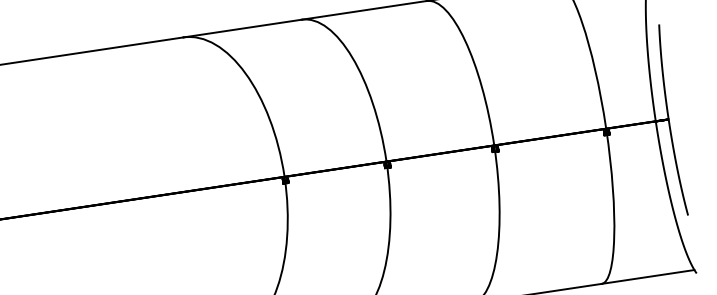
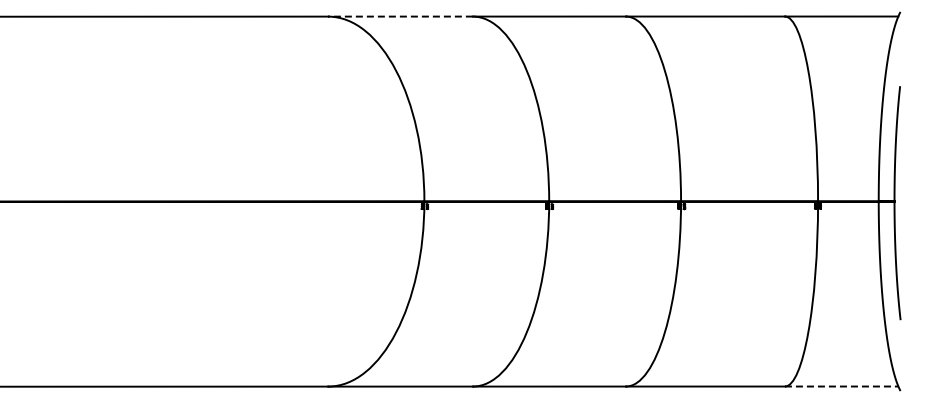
line: (241, 28) -> (399, 16), solid -> dashed
line: (647, 276) -> (841, 386), solid -> dashed

